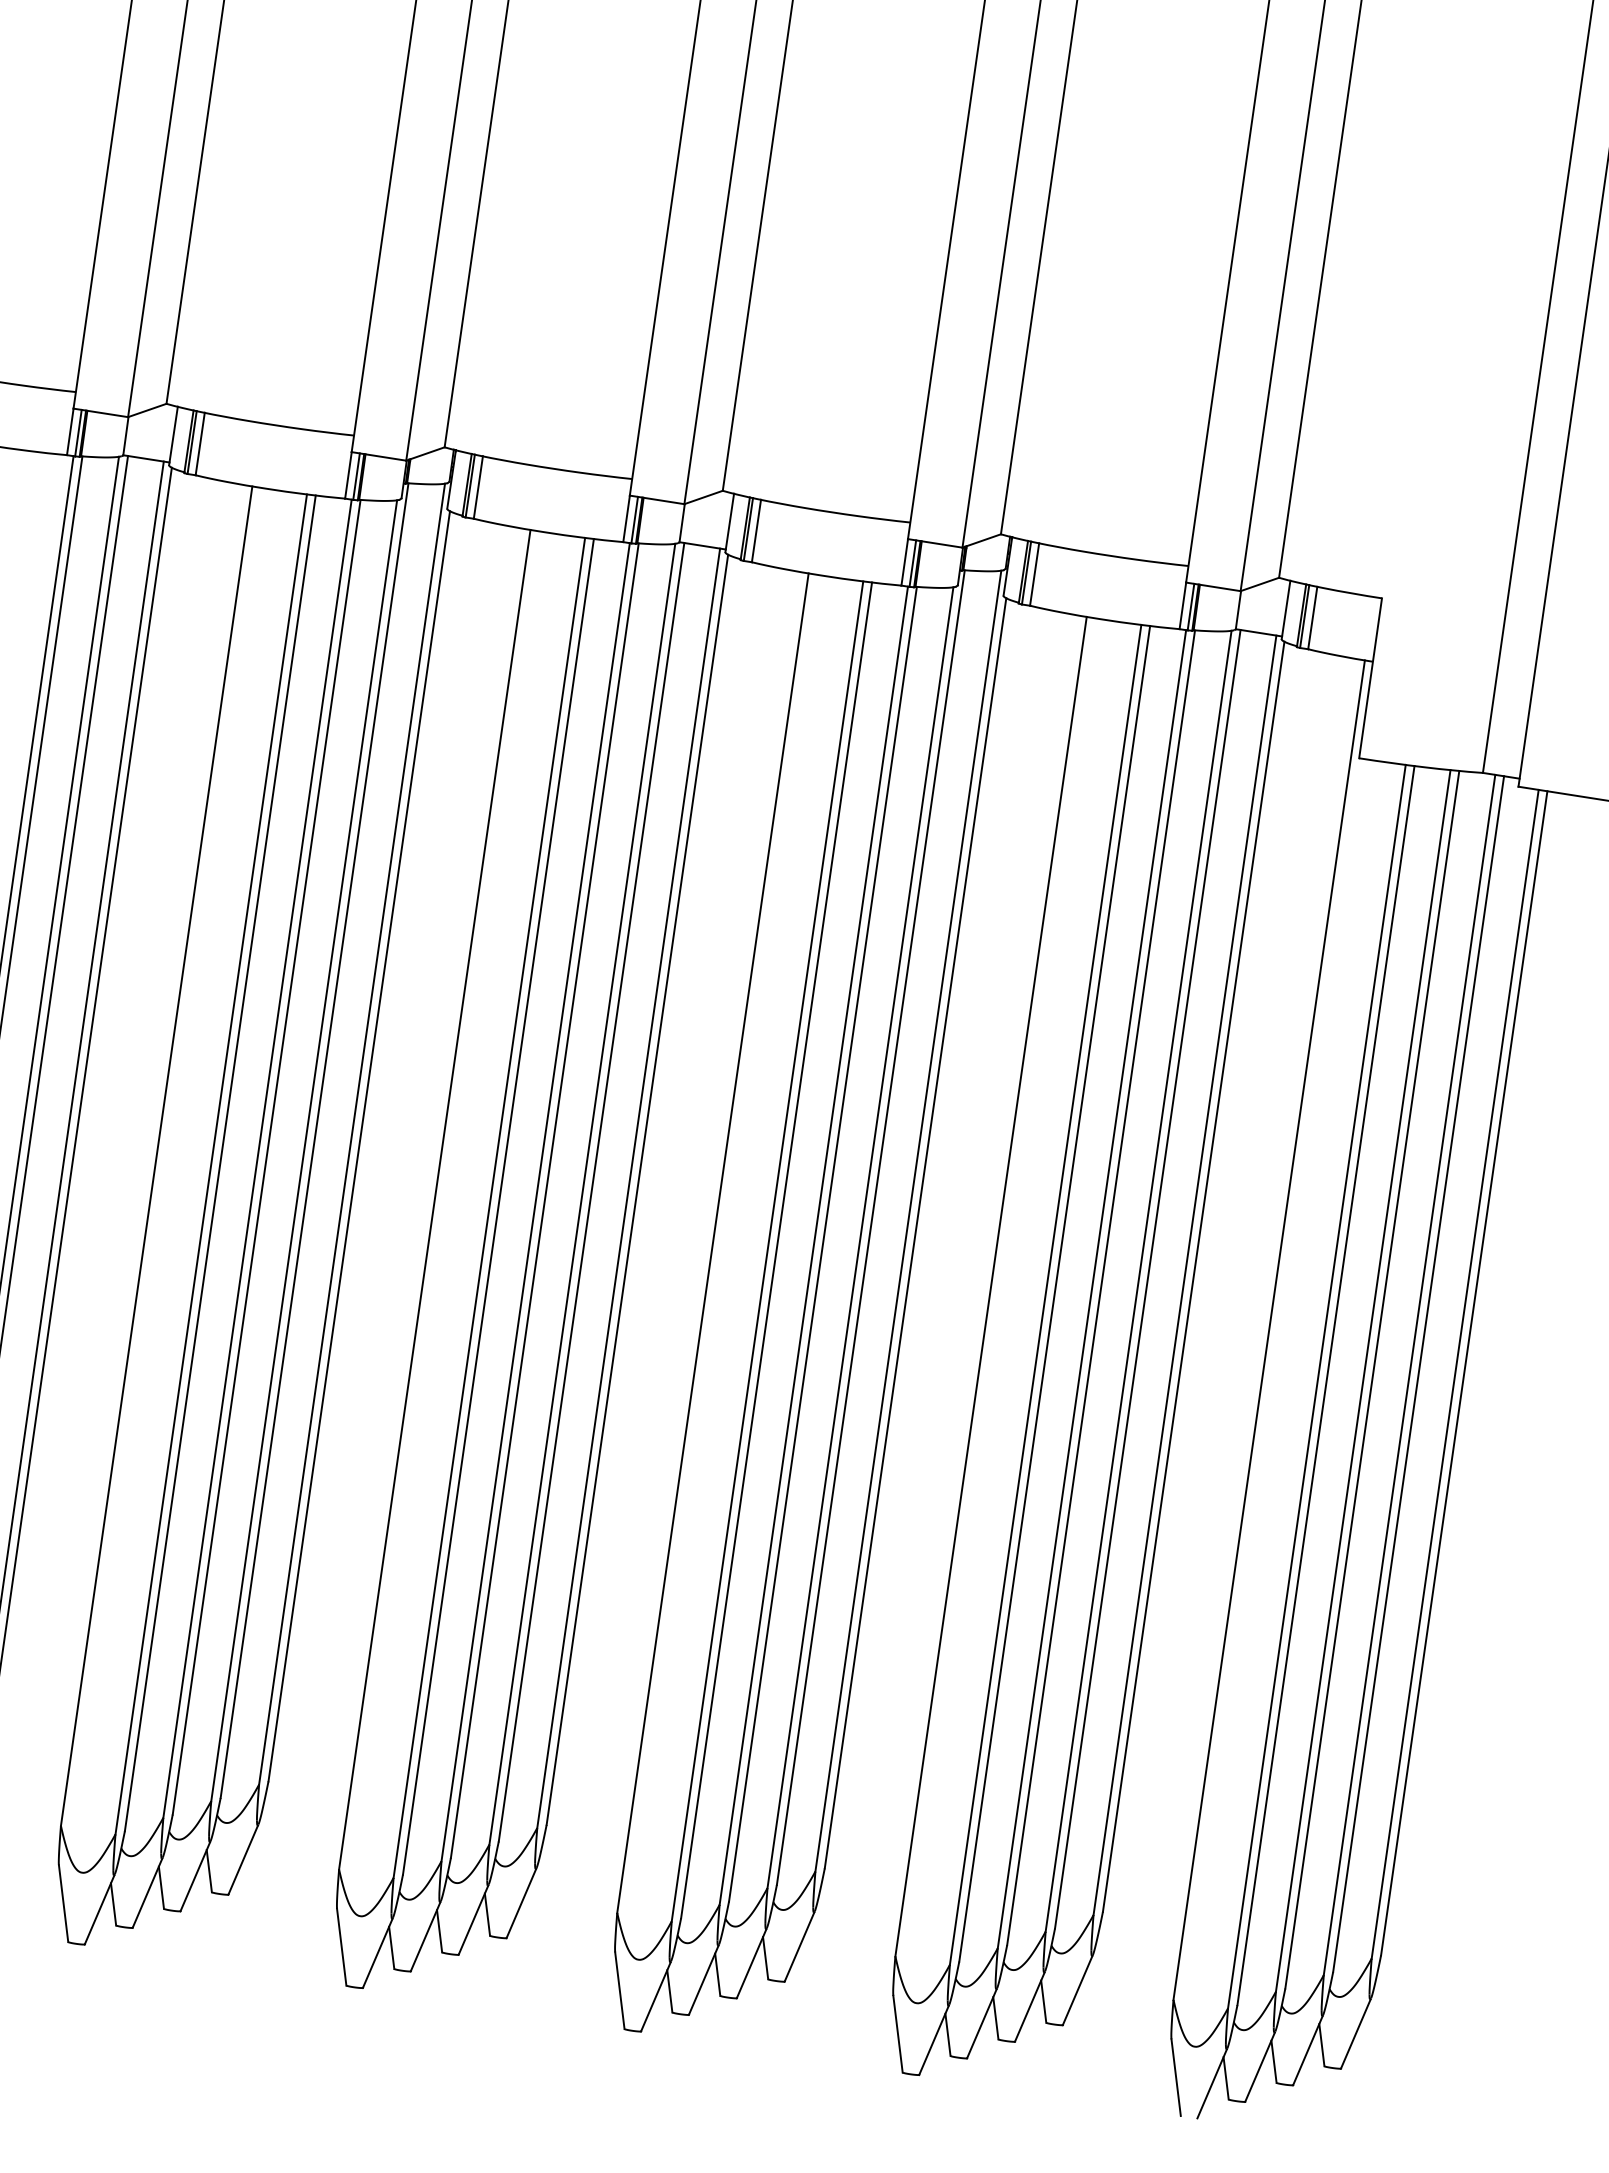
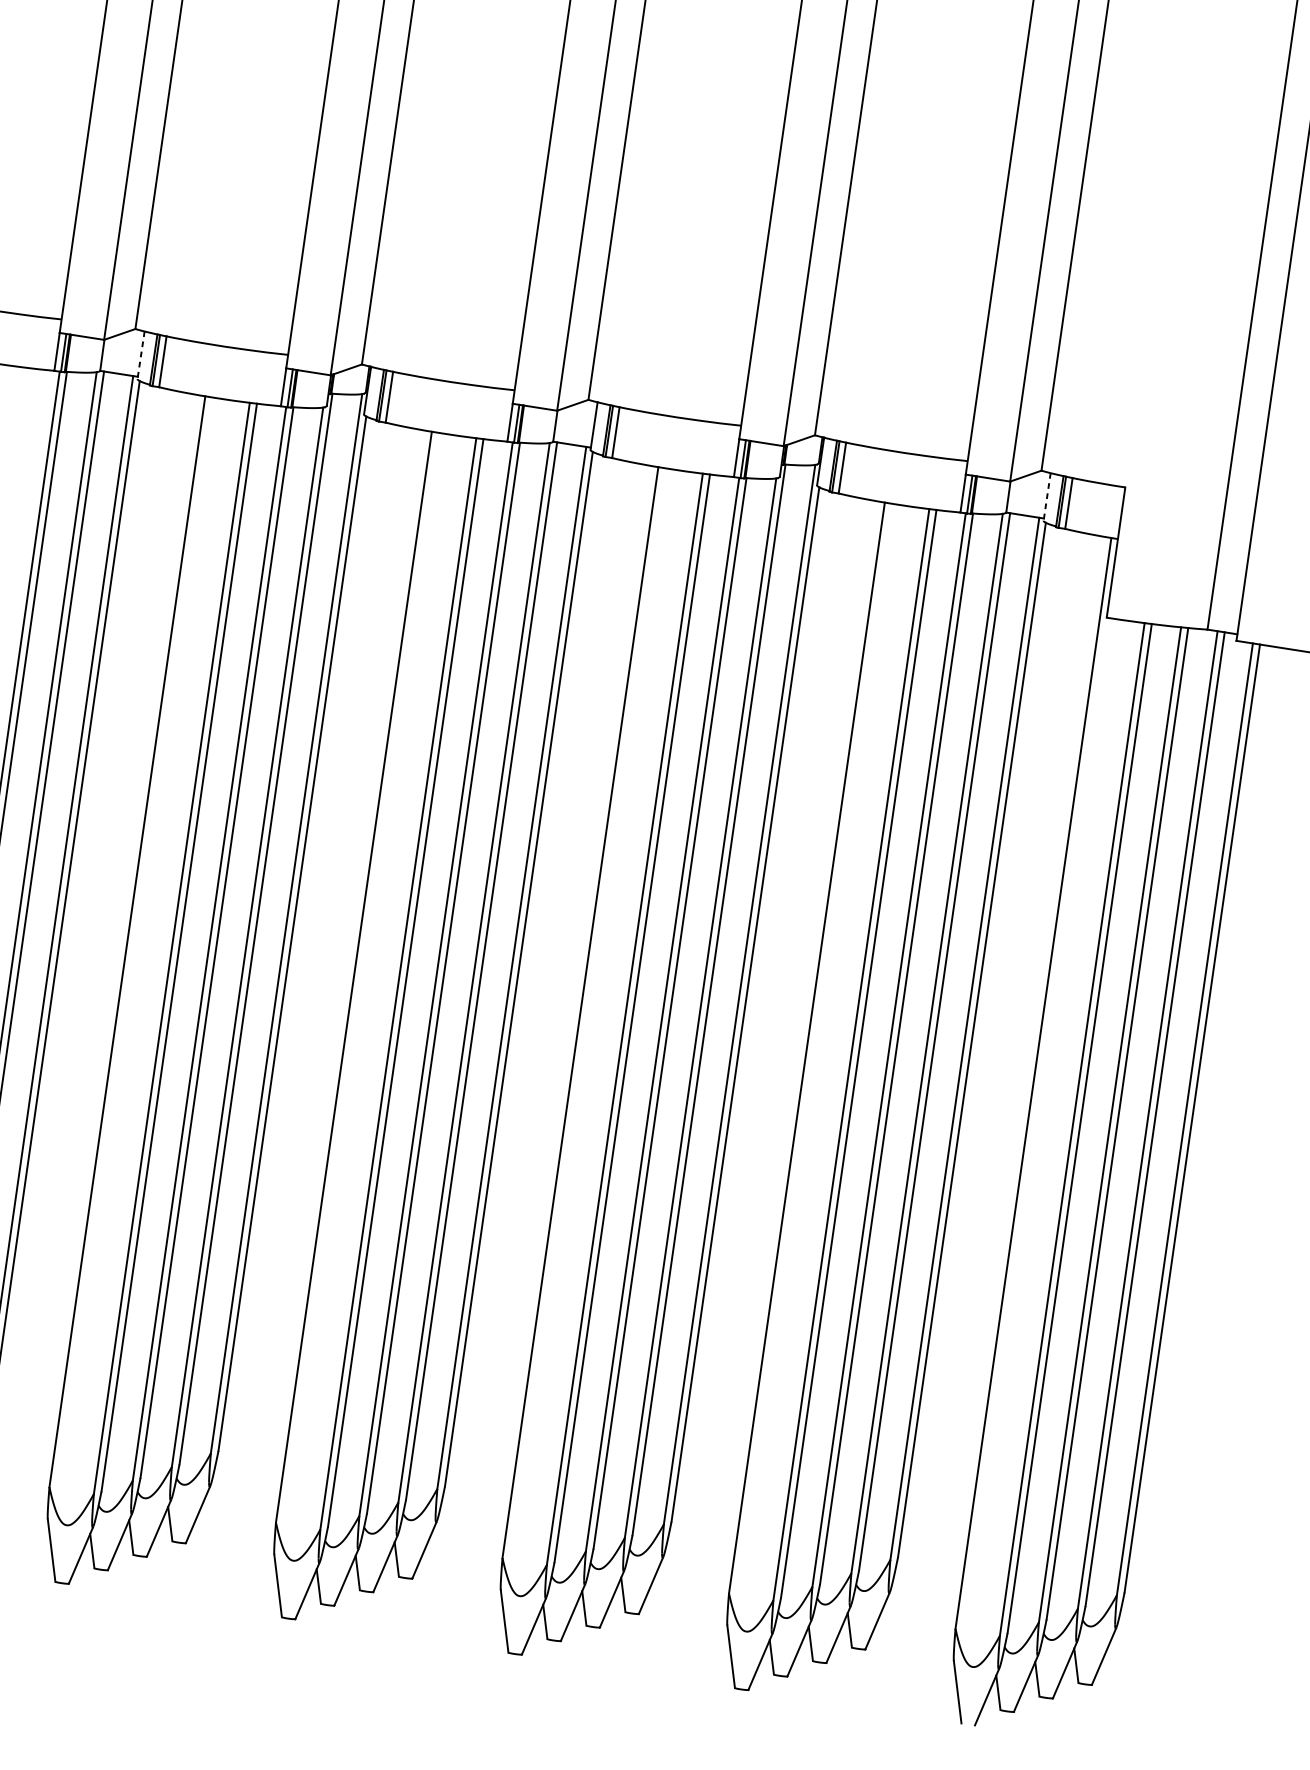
line: (173, 435) -> (141, 354), solid -> dashed
line: (1286, 609) -> (1047, 496), solid -> dashed

